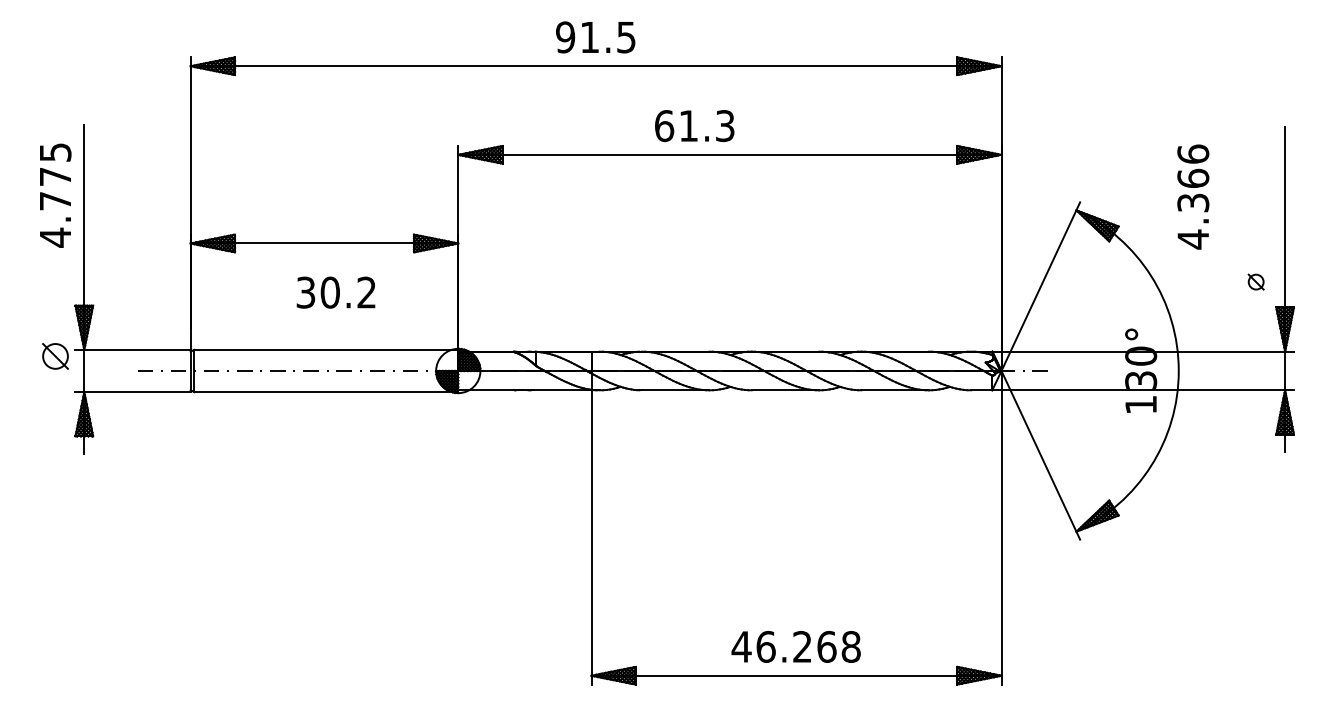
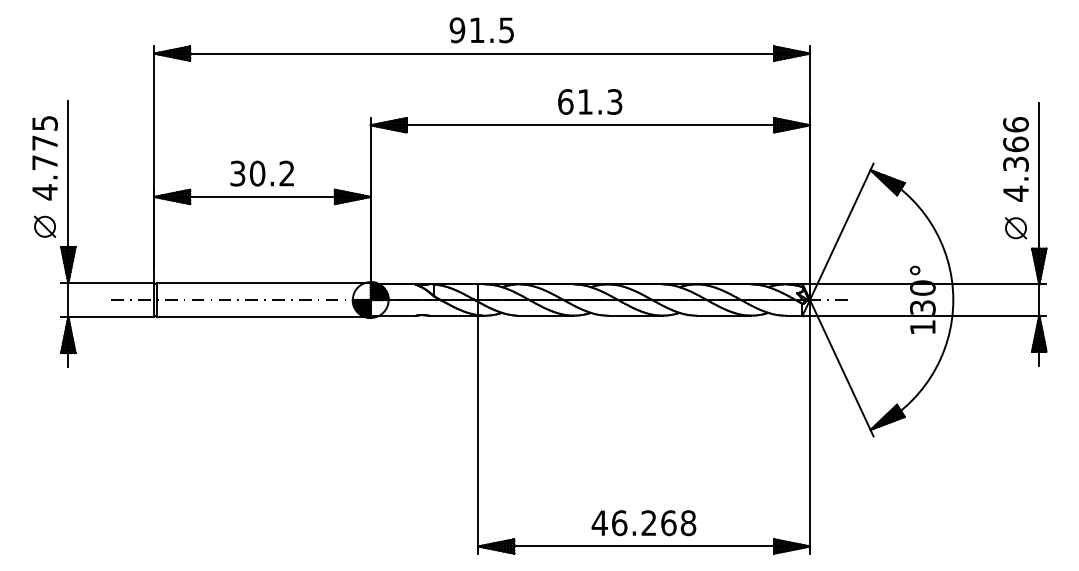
text: (694, 126) -> (590, 102), moved
text: (1193, 196) -> (1016, 158), moved
part: (1255, 281) -> (1015, 227), size x1.67
text: (335, 292) -> (261, 173), moved
part: (55, 356) -> (45, 226), moved

